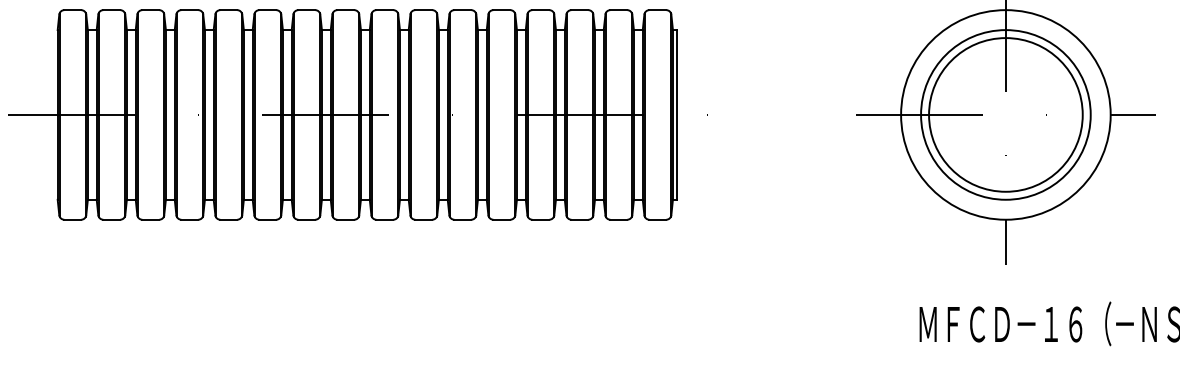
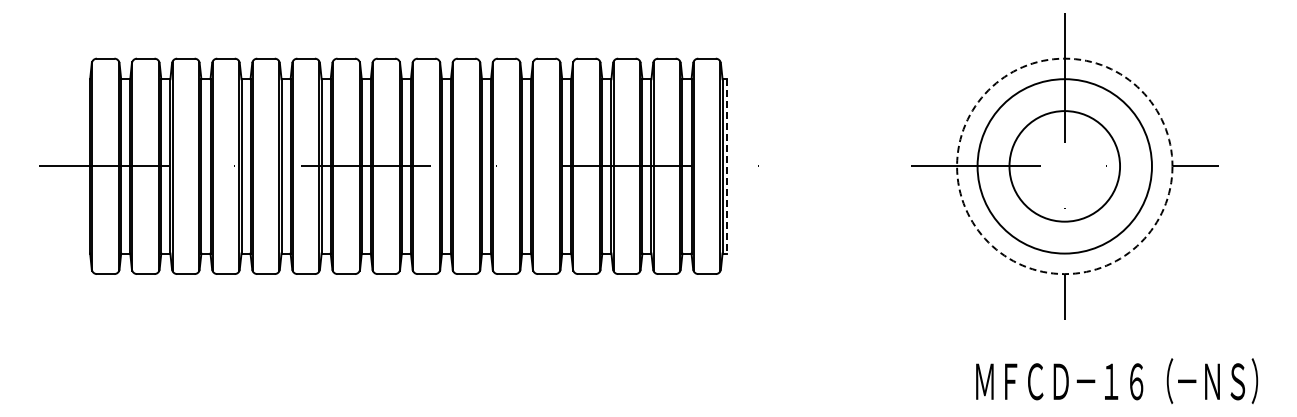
line: (677, 115) -> (727, 166), solid -> dashed
circle: (1005, 115) -> (1064, 166), size x0.7
circle: (1005, 115) -> (1064, 166), solid -> dashed

